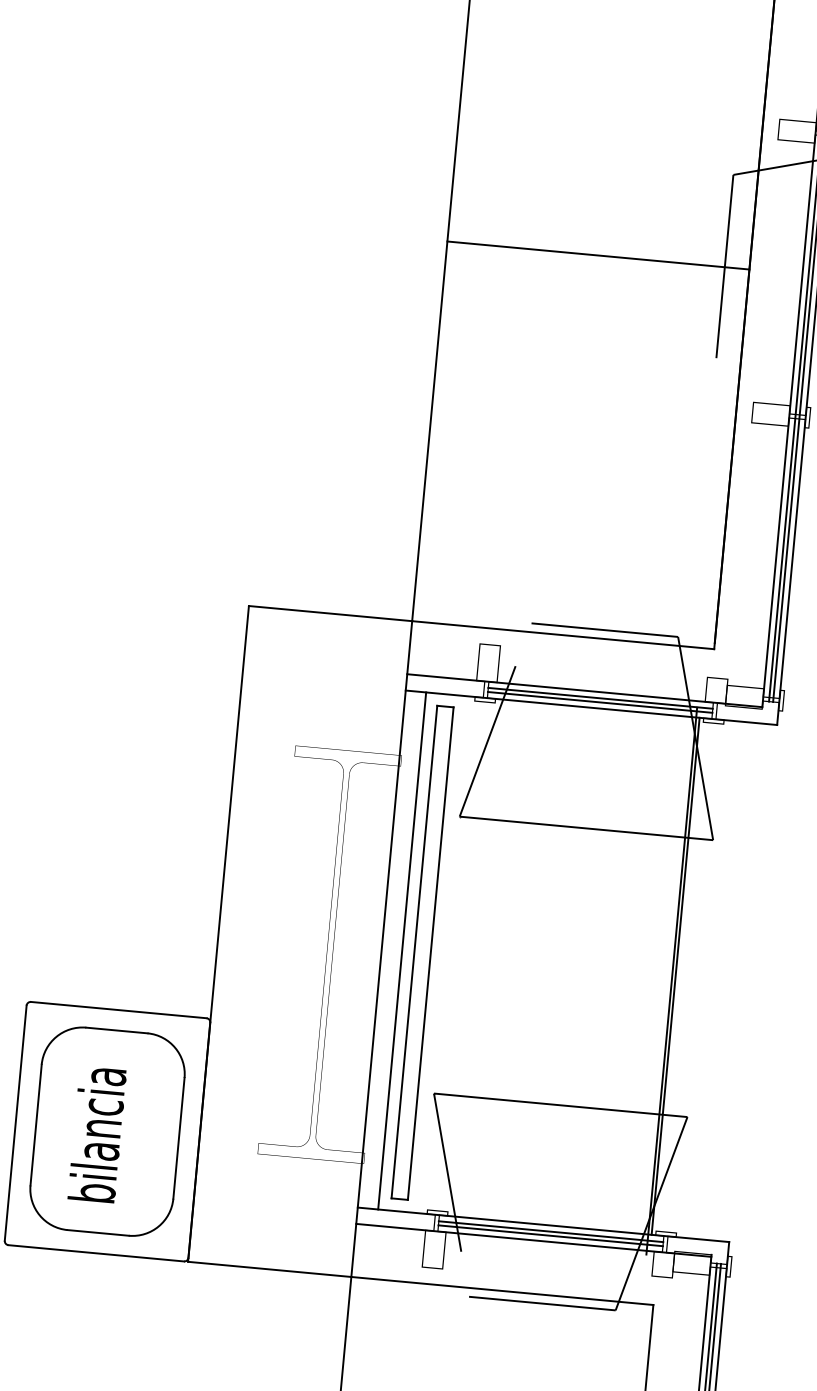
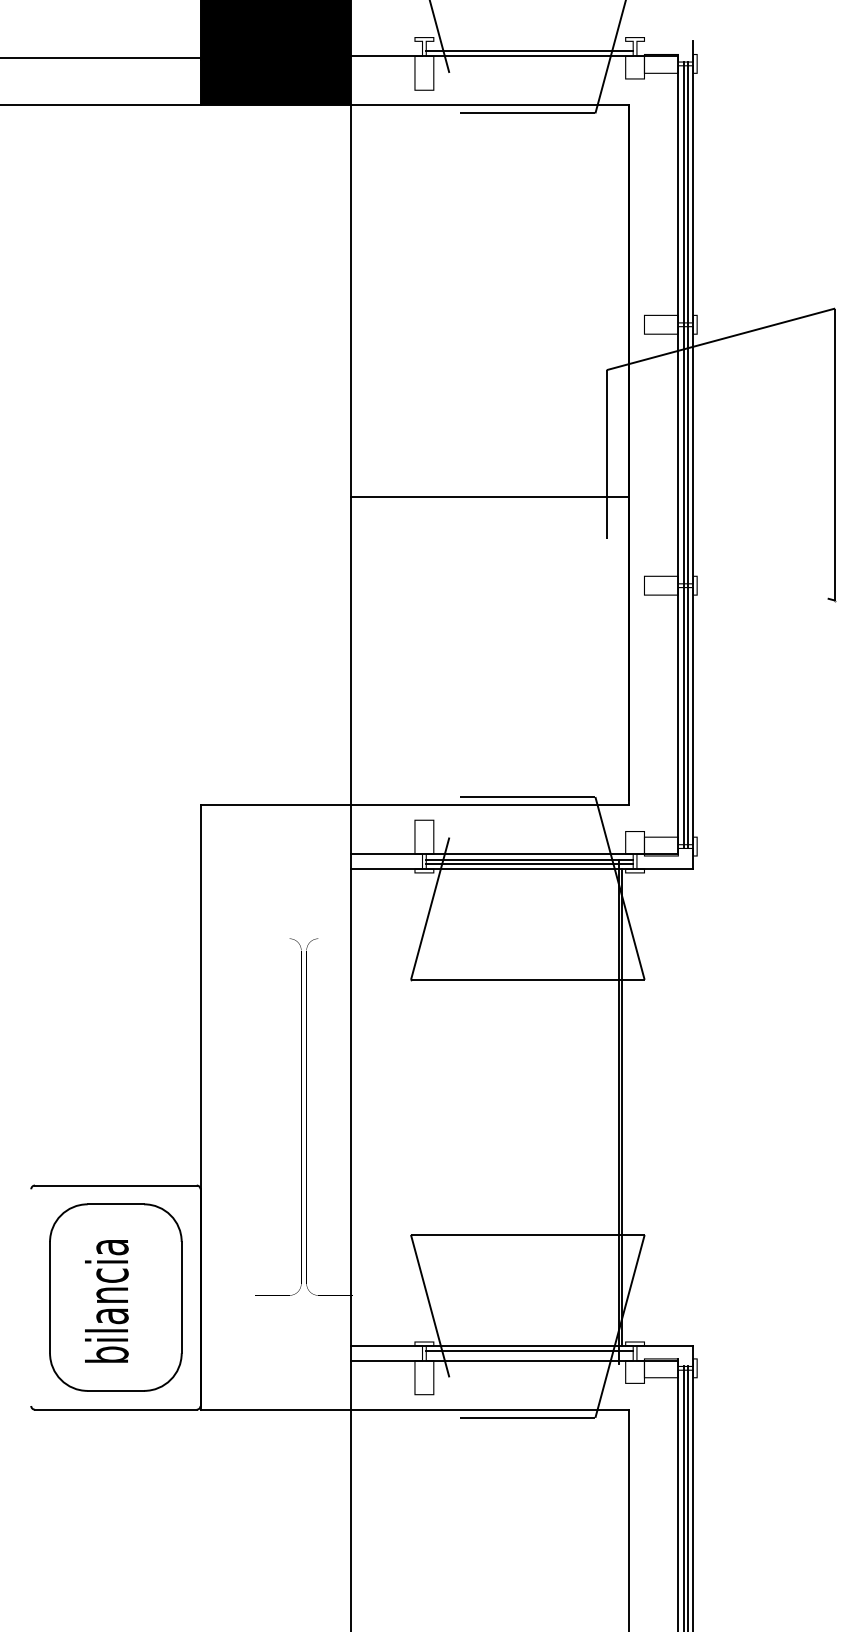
line: (598, 255) -> (490, 497), moved
line: (401, 950) -> (369, 1107), removed
part: (422, 951) -> (388, 1106), removed
line: (16, 1123) -> (31, 1297), removed
line: (550, 1236) -> (529, 1355), removed

